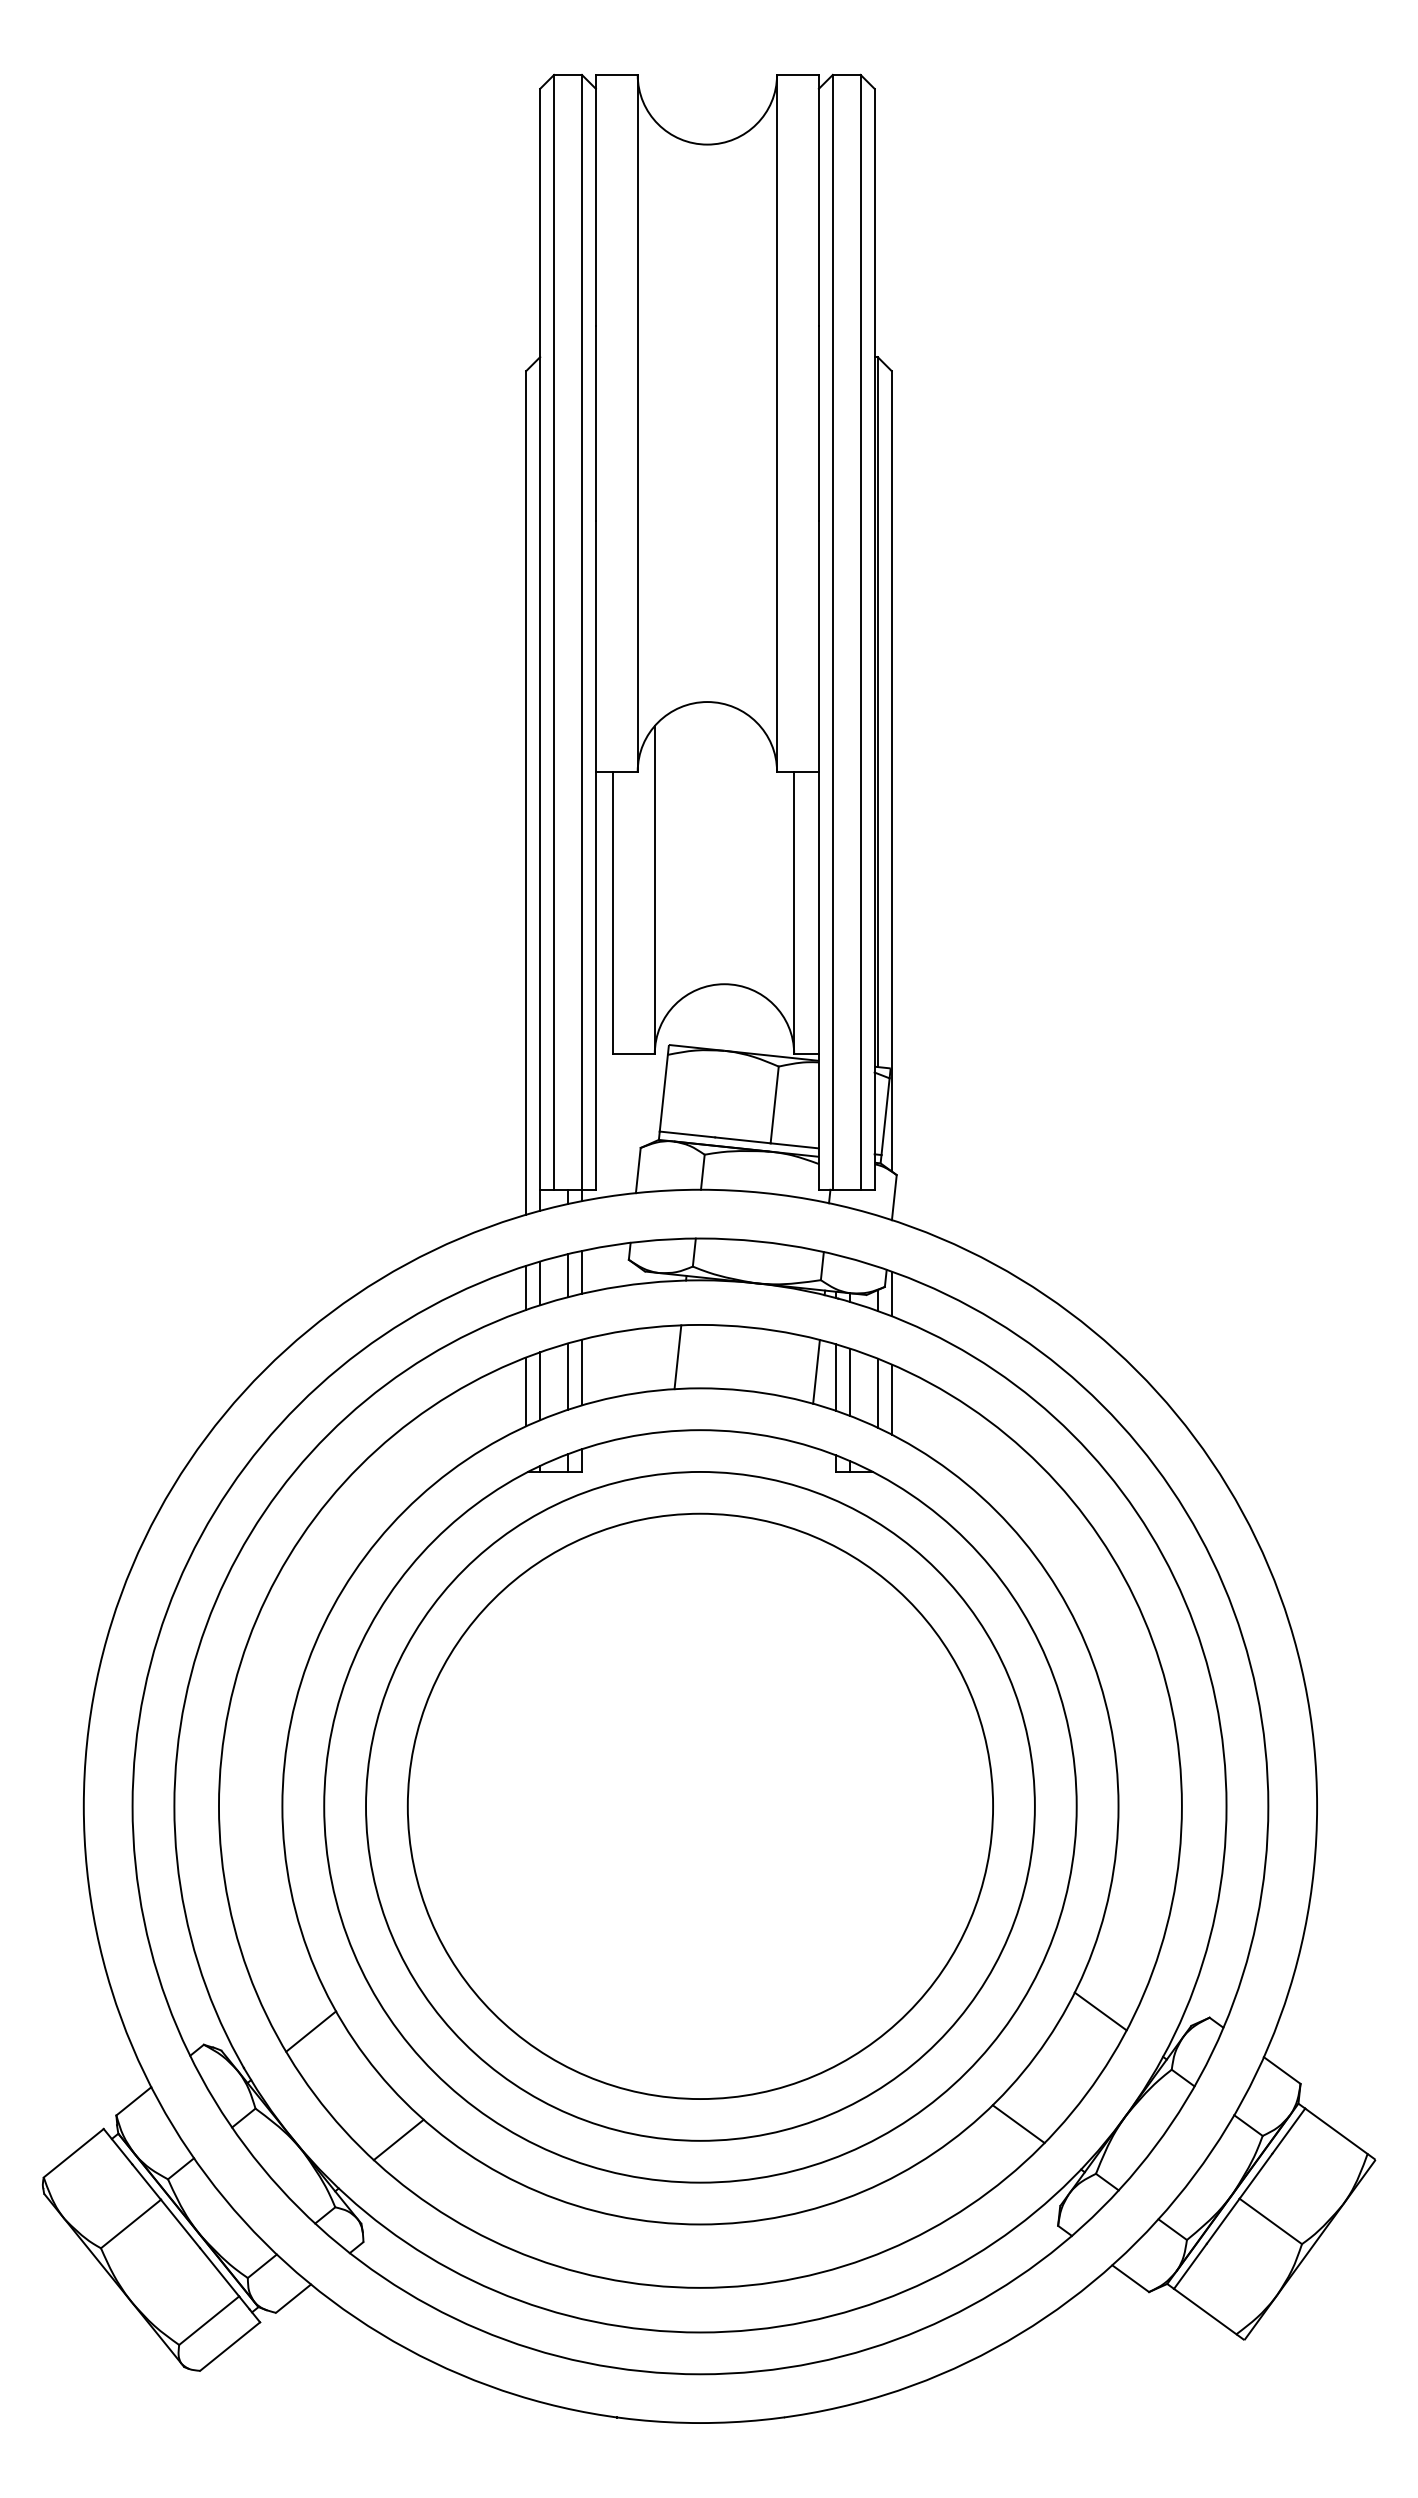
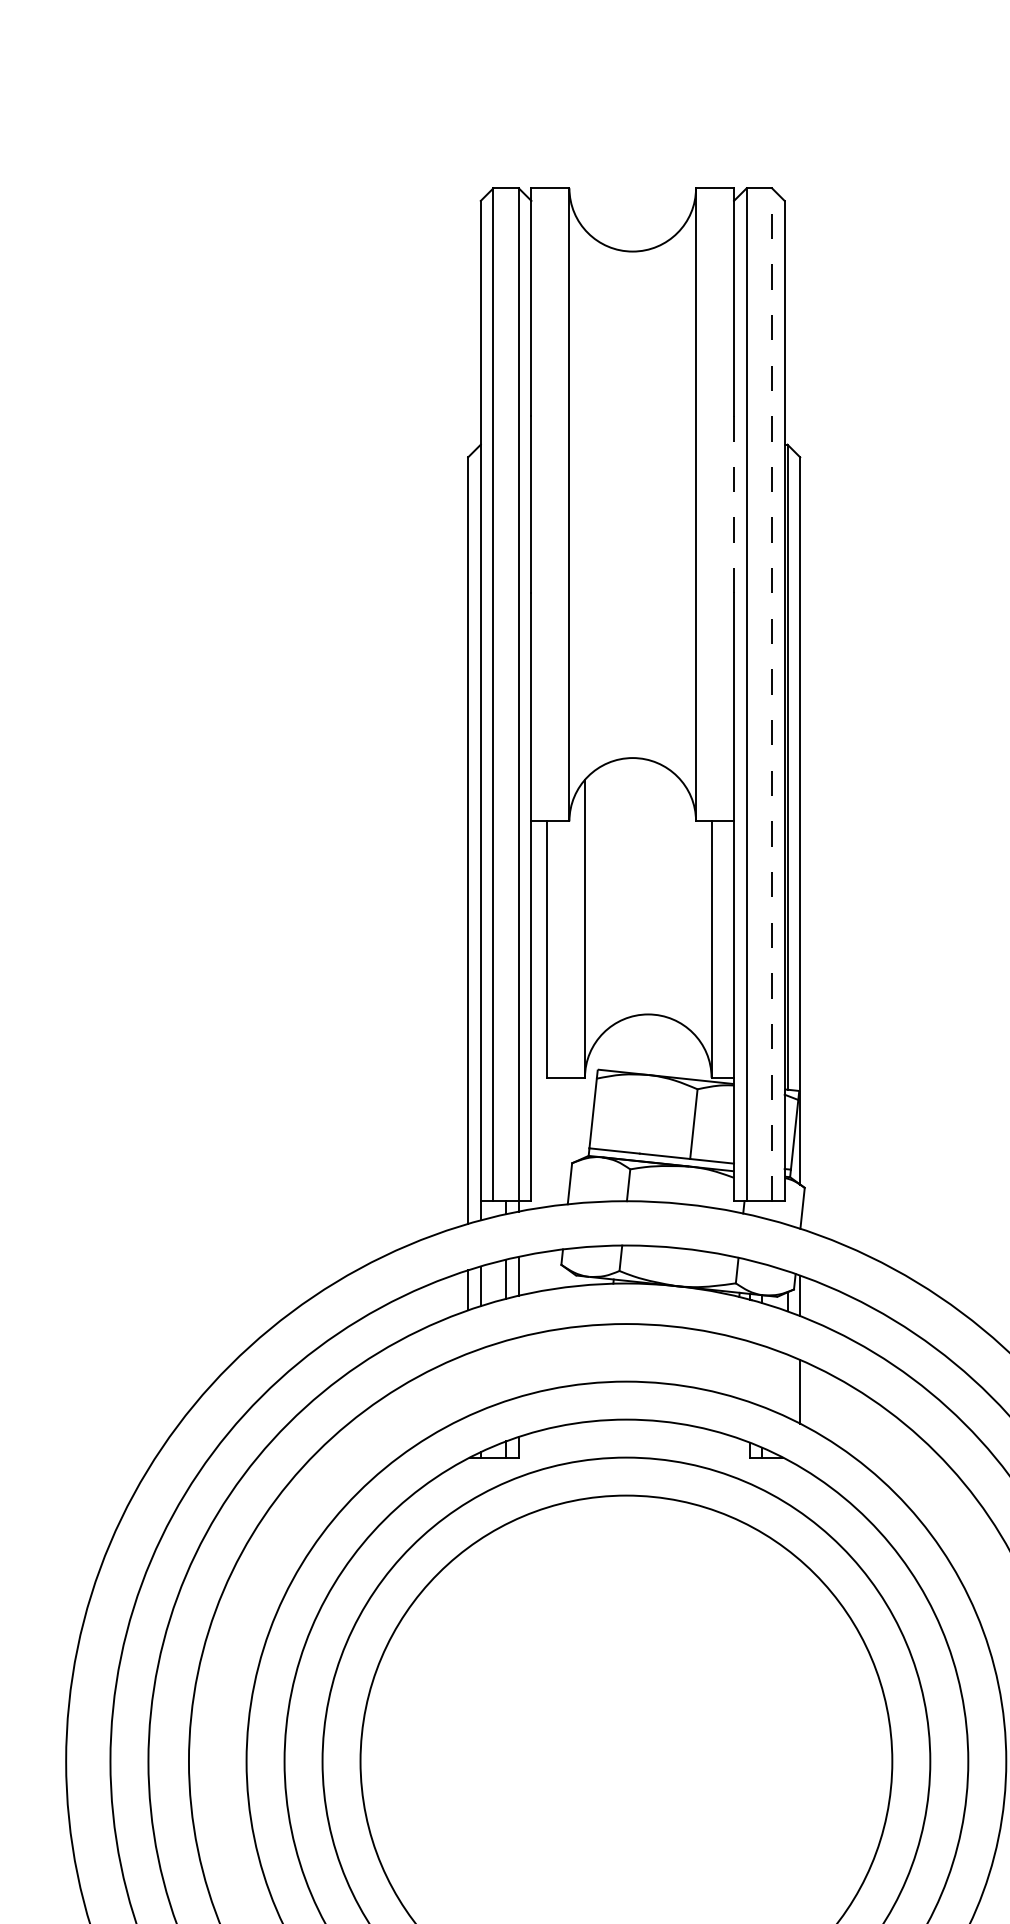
line: (818, 423) -> (733, 504), solid -> dashed
line: (860, 631) -> (771, 693), solid -> dashed
line: (677, 1357) -> (605, 1353), removed
line: (816, 1371) -> (731, 1366), removed
line: (582, 1372) -> (519, 1367), removed
line: (568, 1376) -> (506, 1370), removed
line: (835, 1377) -> (749, 1371), removed
line: (849, 1381) -> (761, 1375), removed
line: (540, 1386) -> (481, 1379), removed
line: (526, 1391) -> (468, 1384), removed
line: (877, 1392) -> (787, 1385), removed

